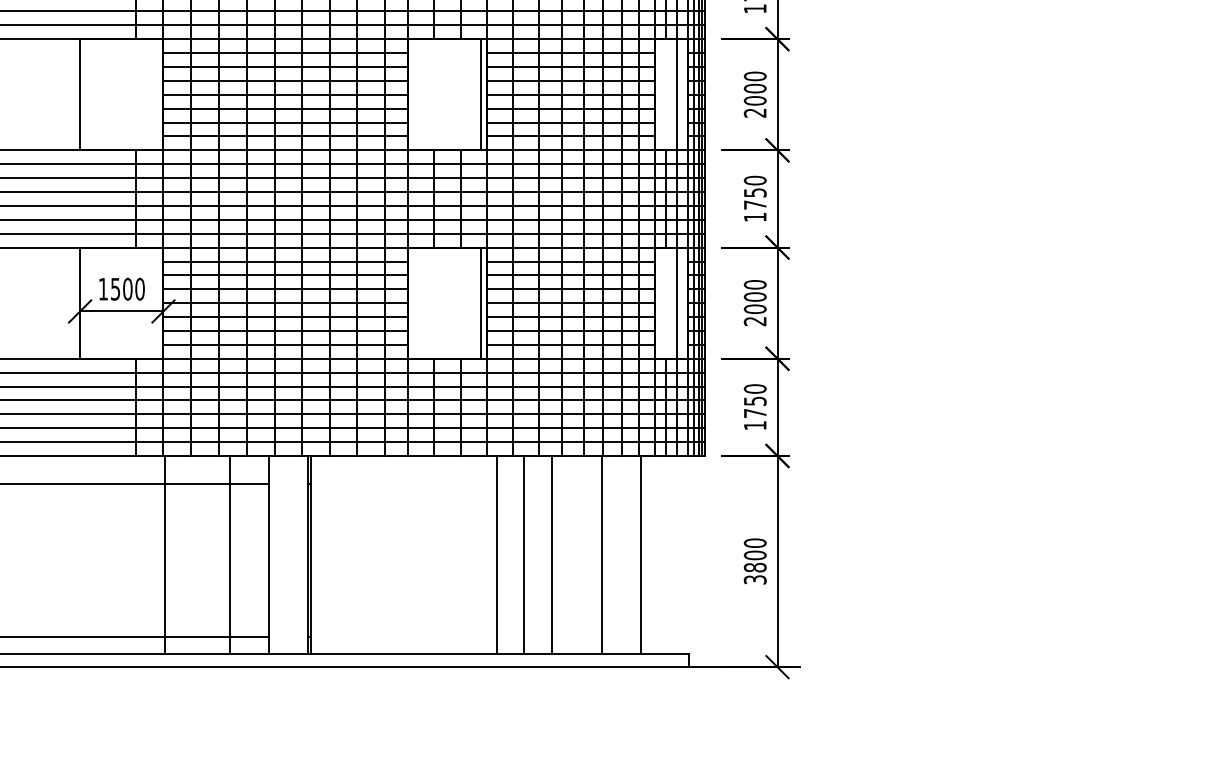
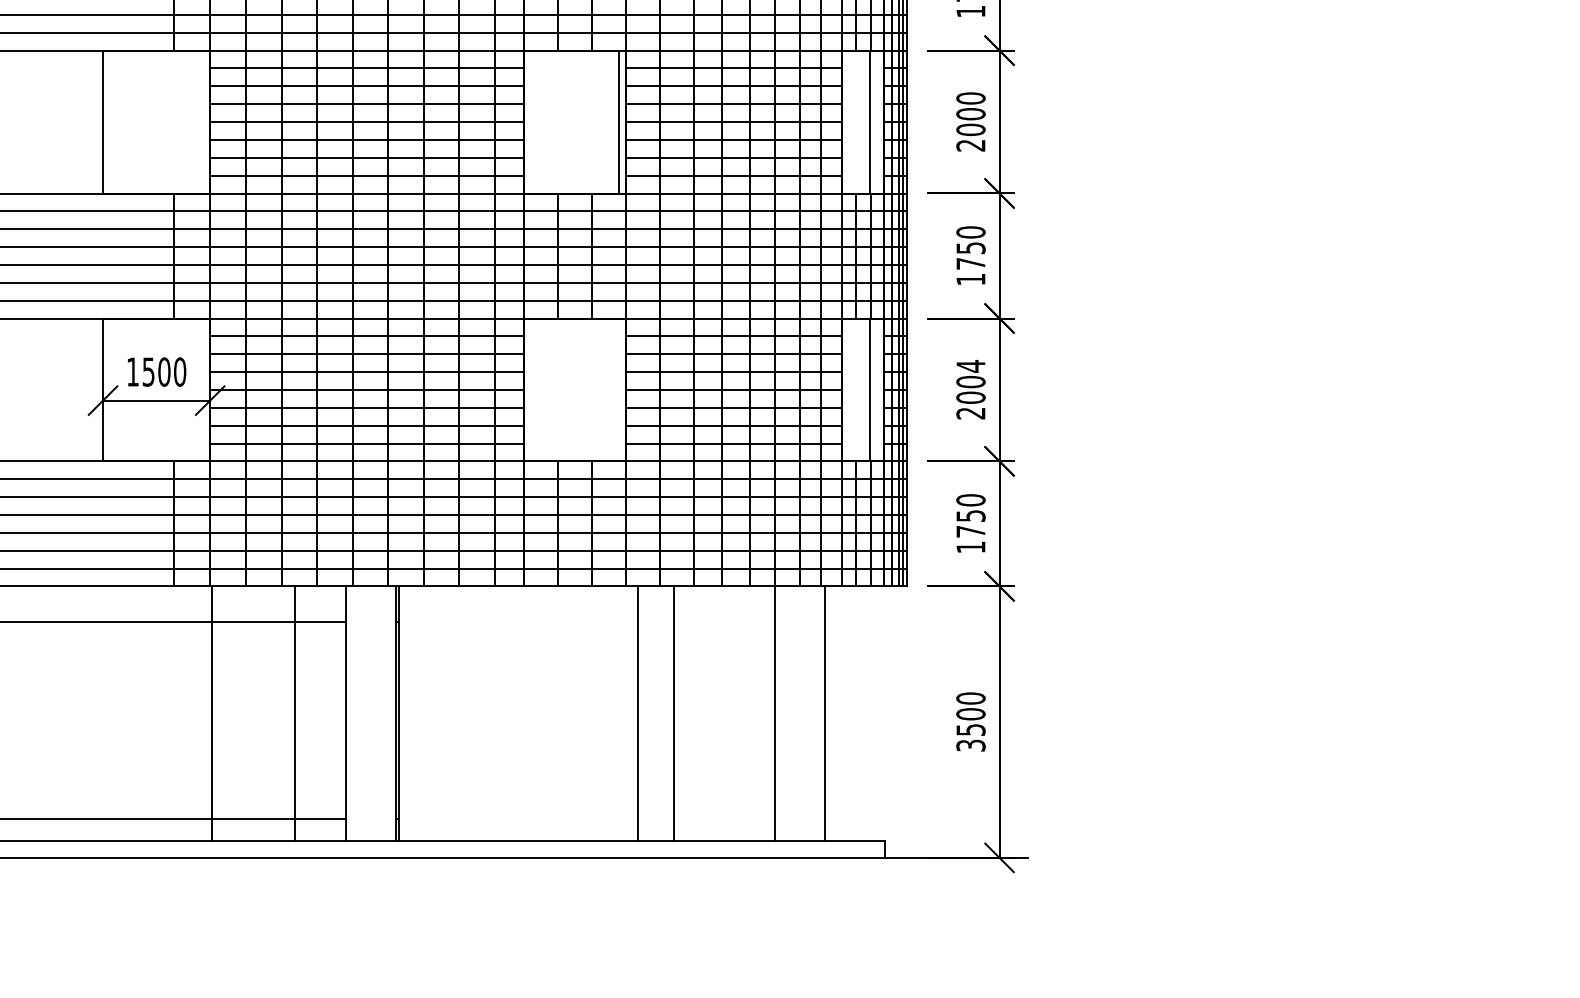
text: (754, 284) -> (970, 366), 2000 -> 2004
line: (481, 302) -> (618, 389), removed
line: (551, 554) -> (709, 713), removed
text: (754, 567) -> (970, 729), 3800 -> 3500

